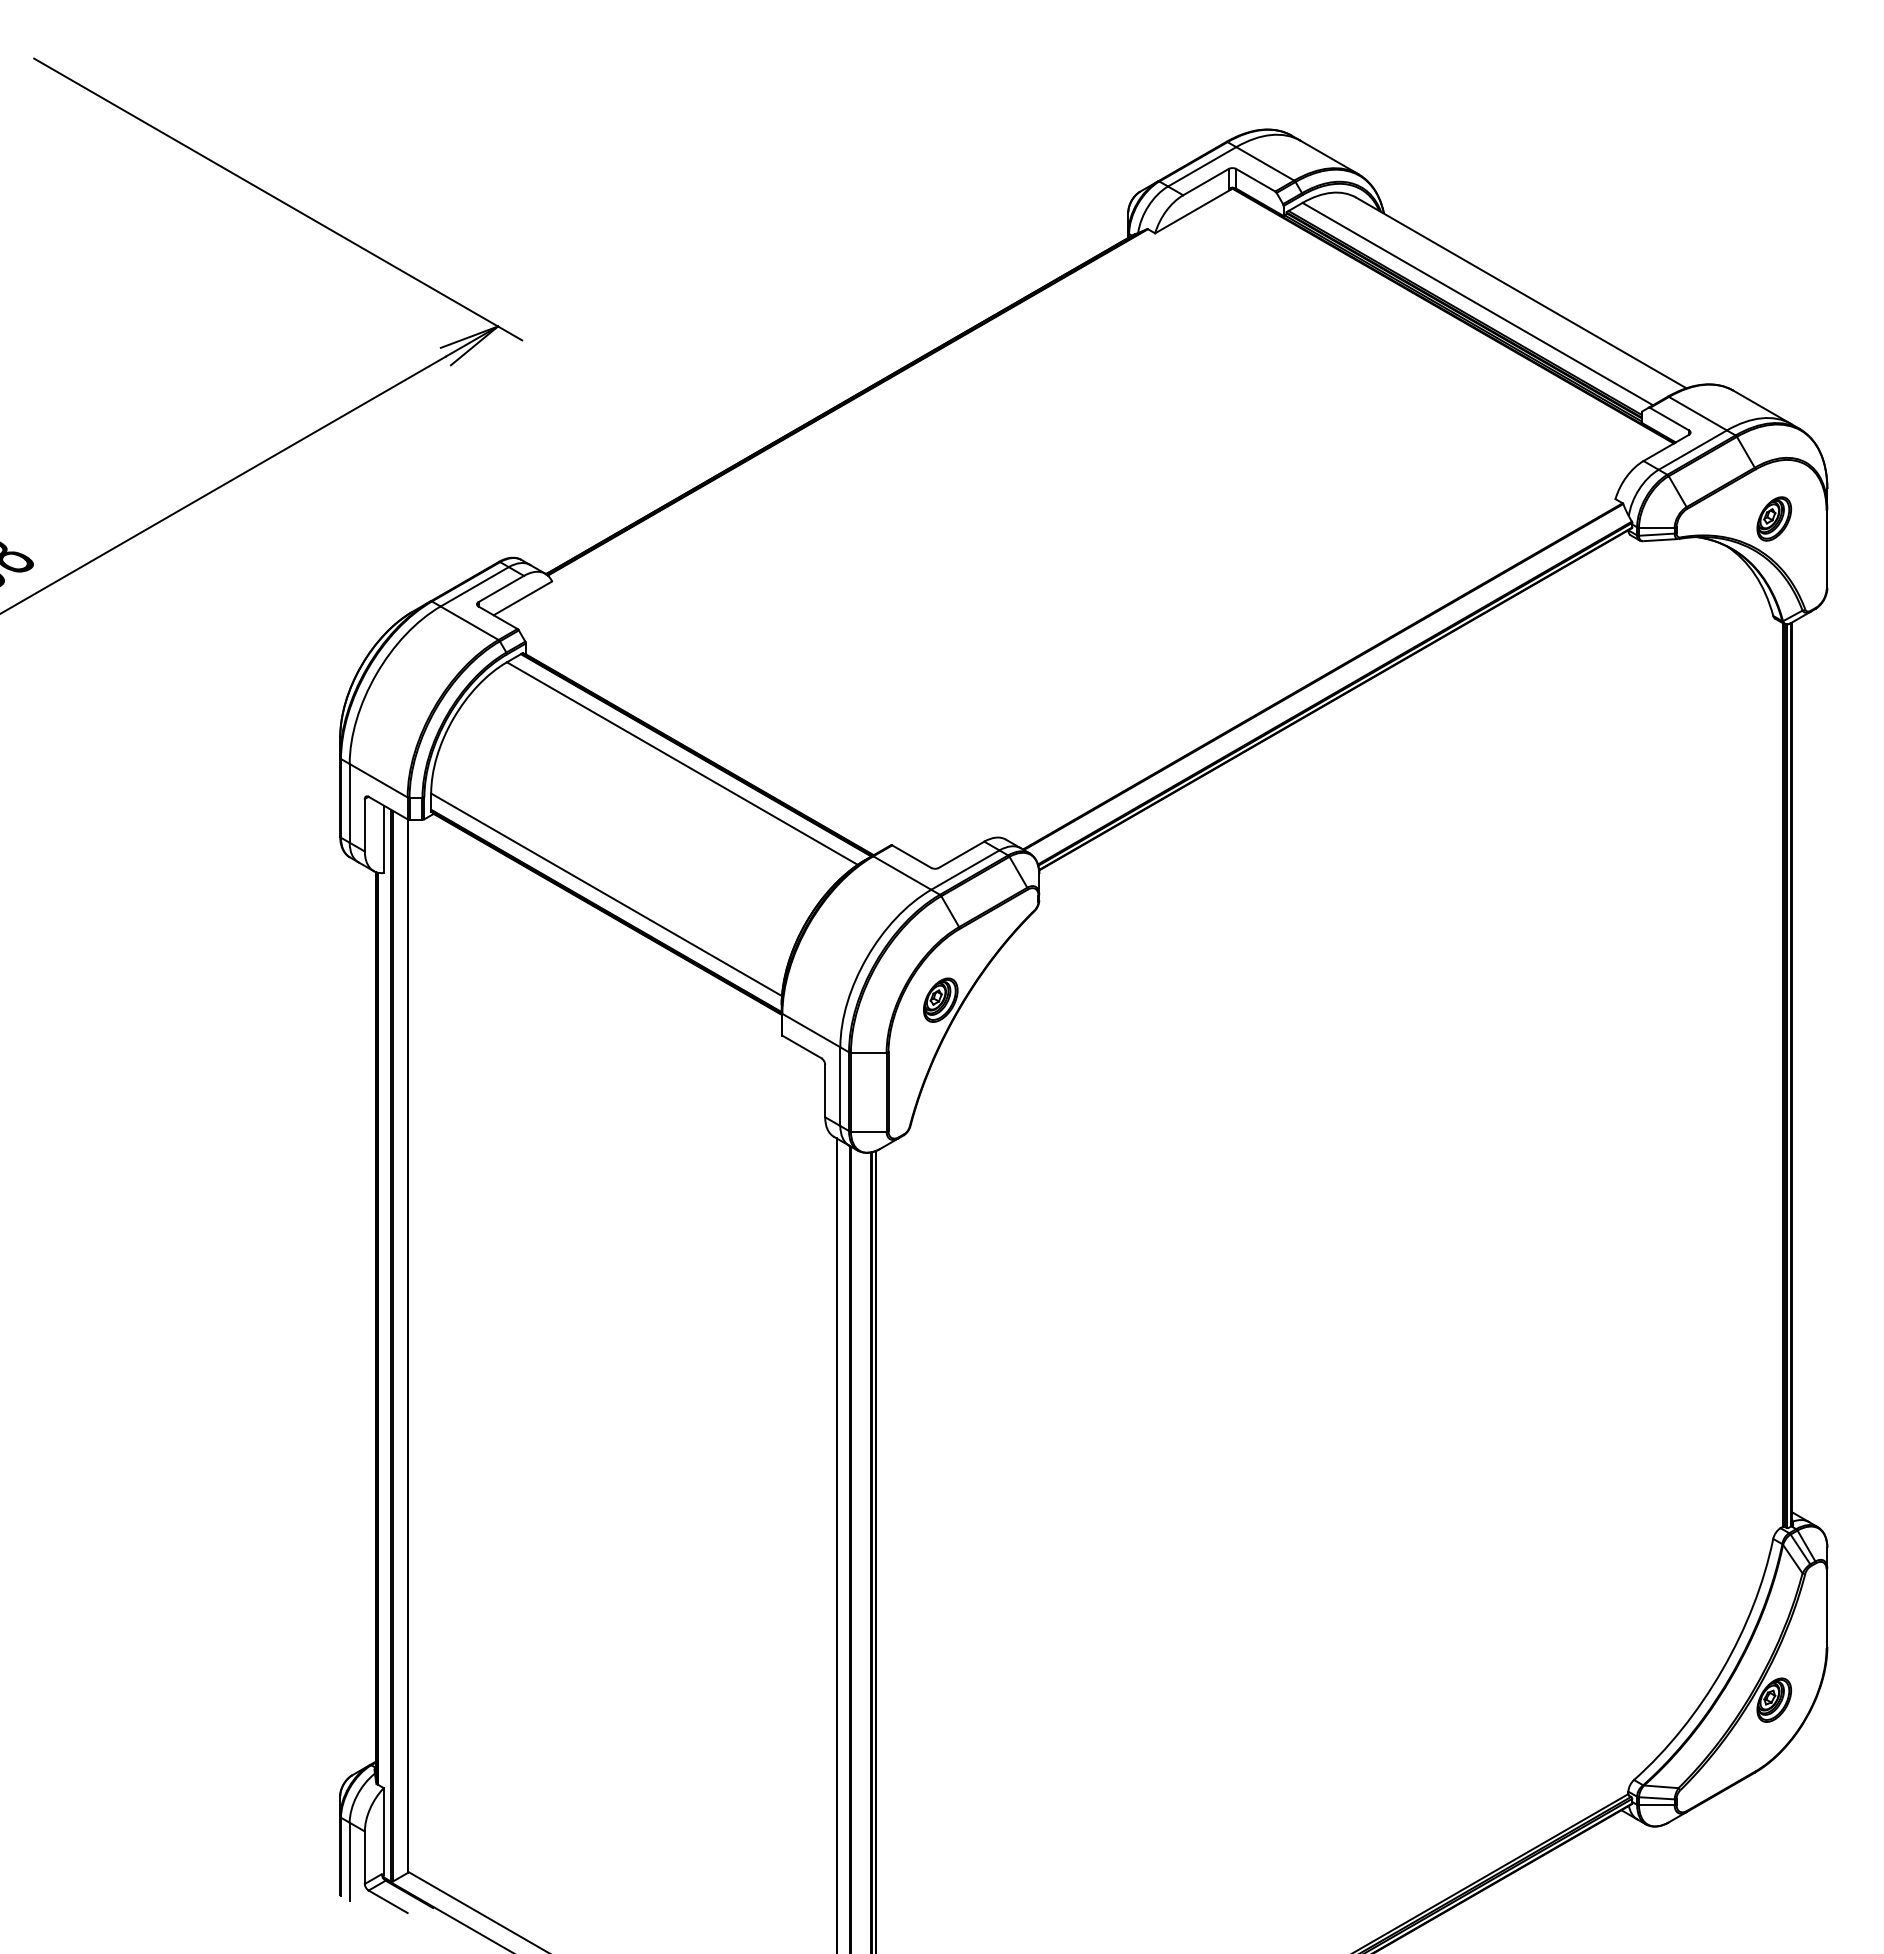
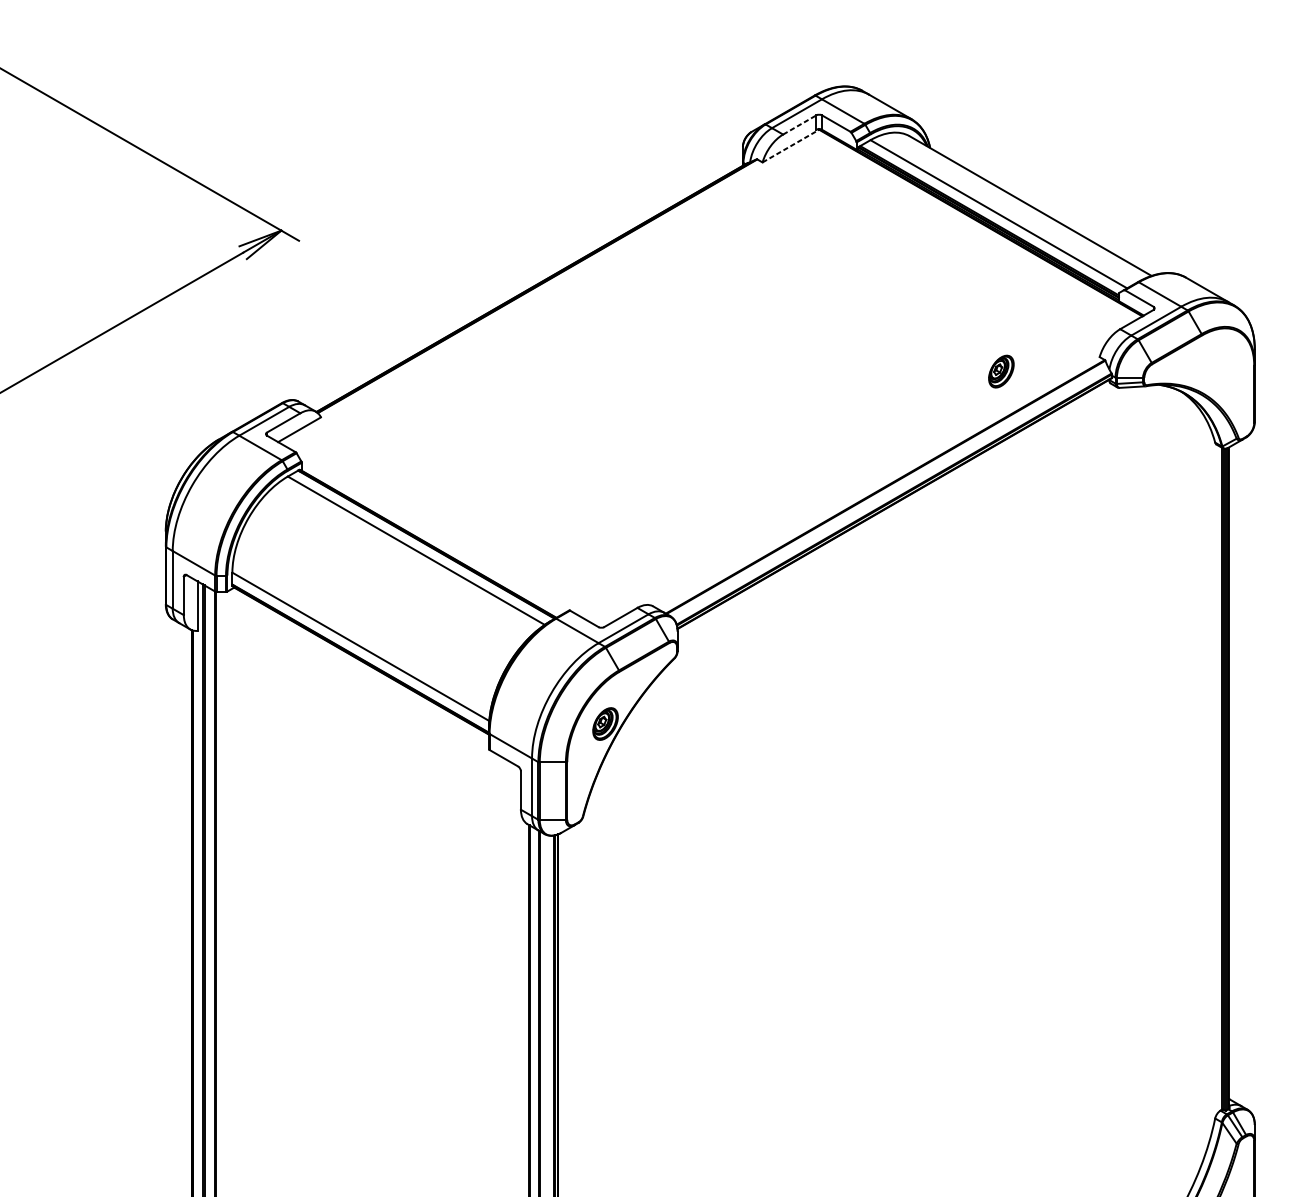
line: (1206, 181) -> (800, 124), solid -> dashed
line: (1192, 211) -> (789, 146), solid -> dashed
part: (1773, 518) -> (1000, 371), moved

